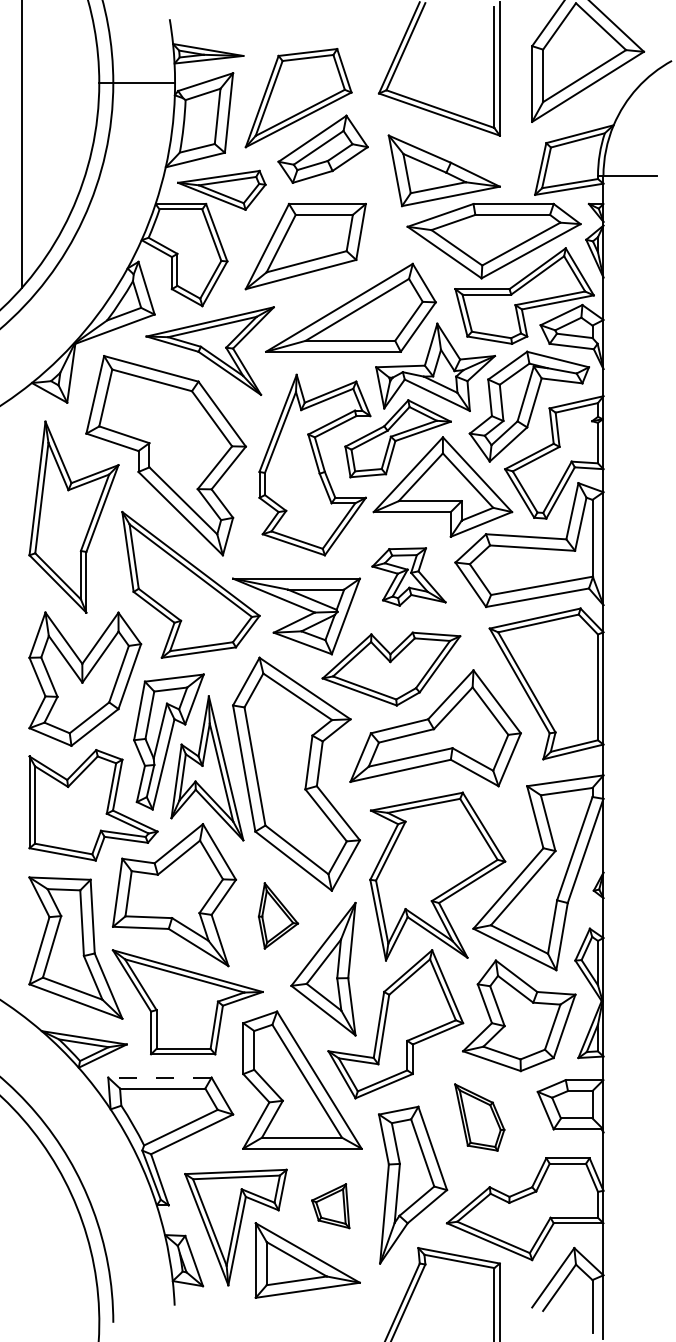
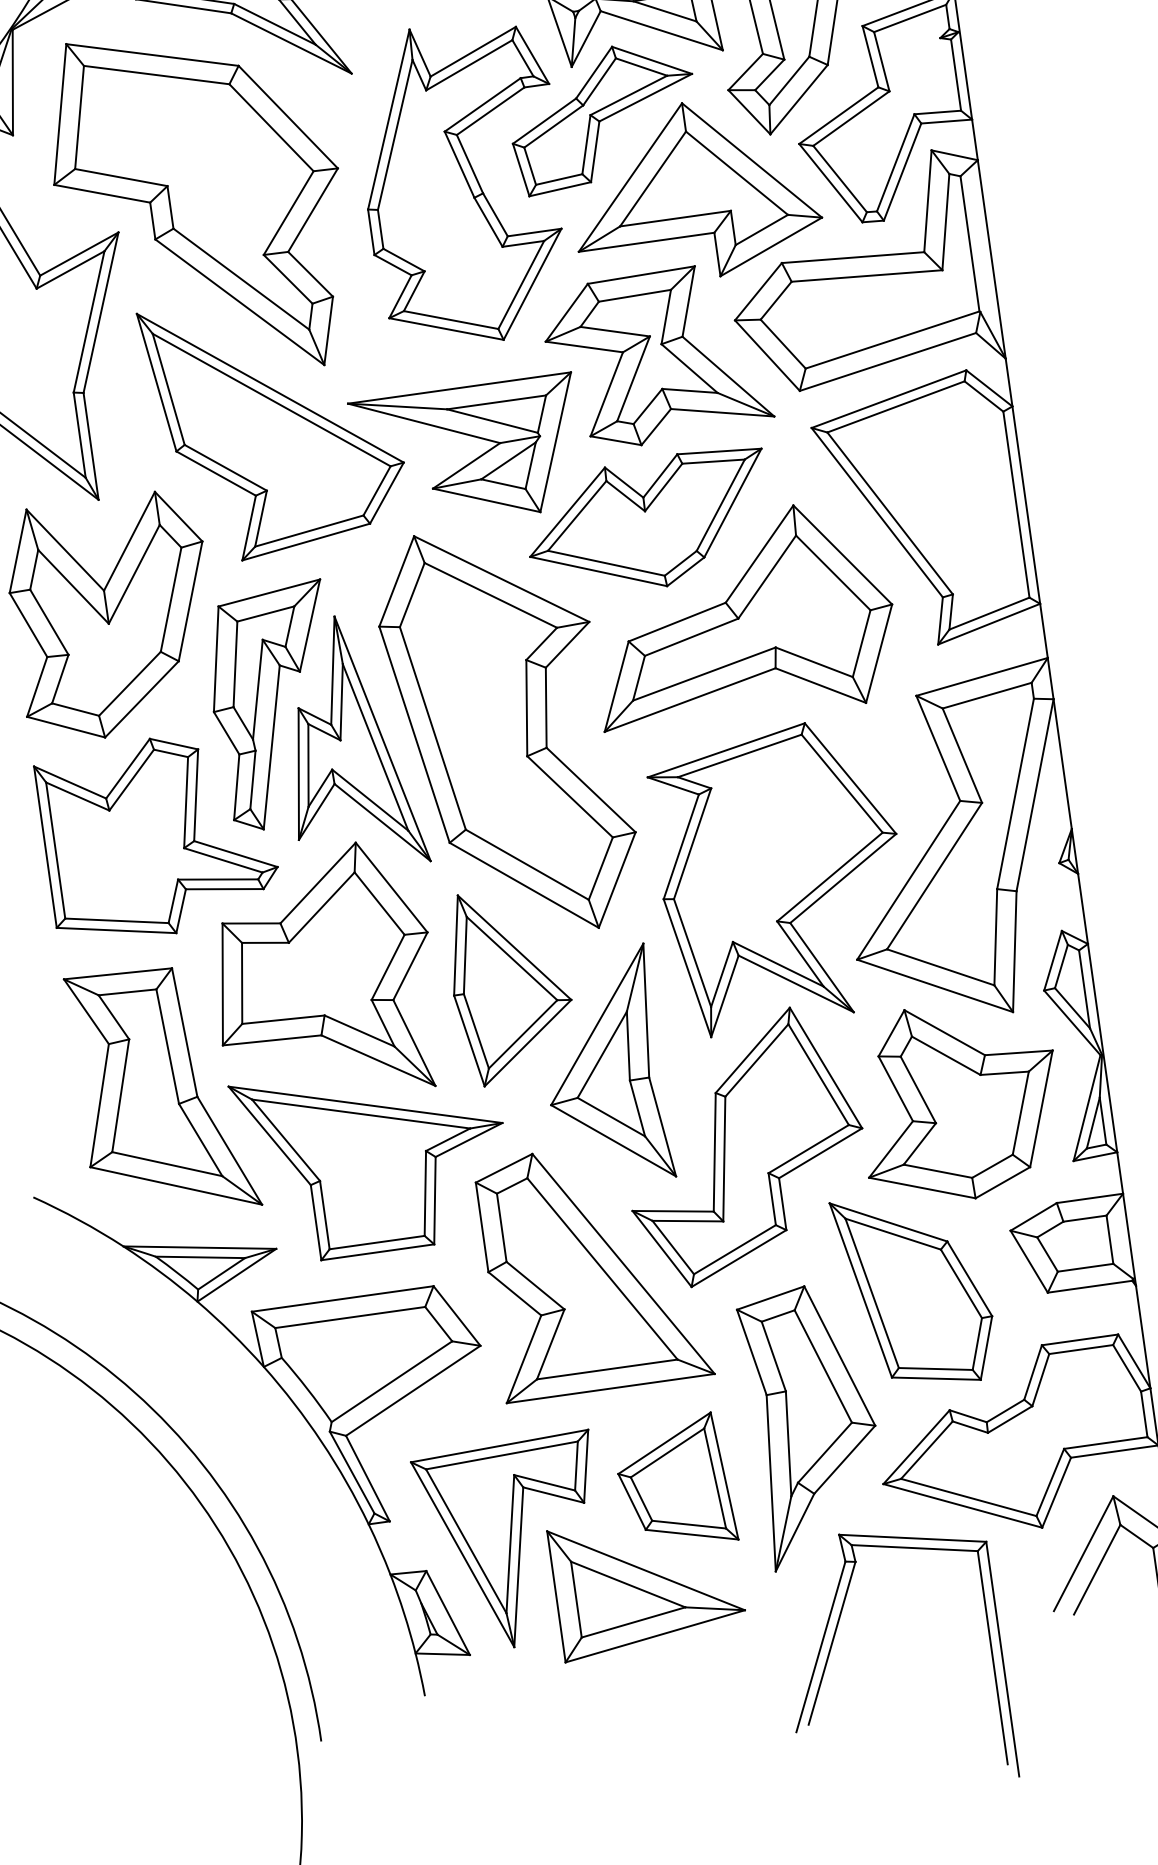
part: (408, 576) -> (655, 356), size x1.67
part: (278, 915) -> (511, 984), size x1.67
line: (159, 1077) -> (341, 1298), dashed -> solid
part: (479, 1117) -> (914, 1290), size x1.67
part: (330, 1205) -> (674, 1481), size x1.67

